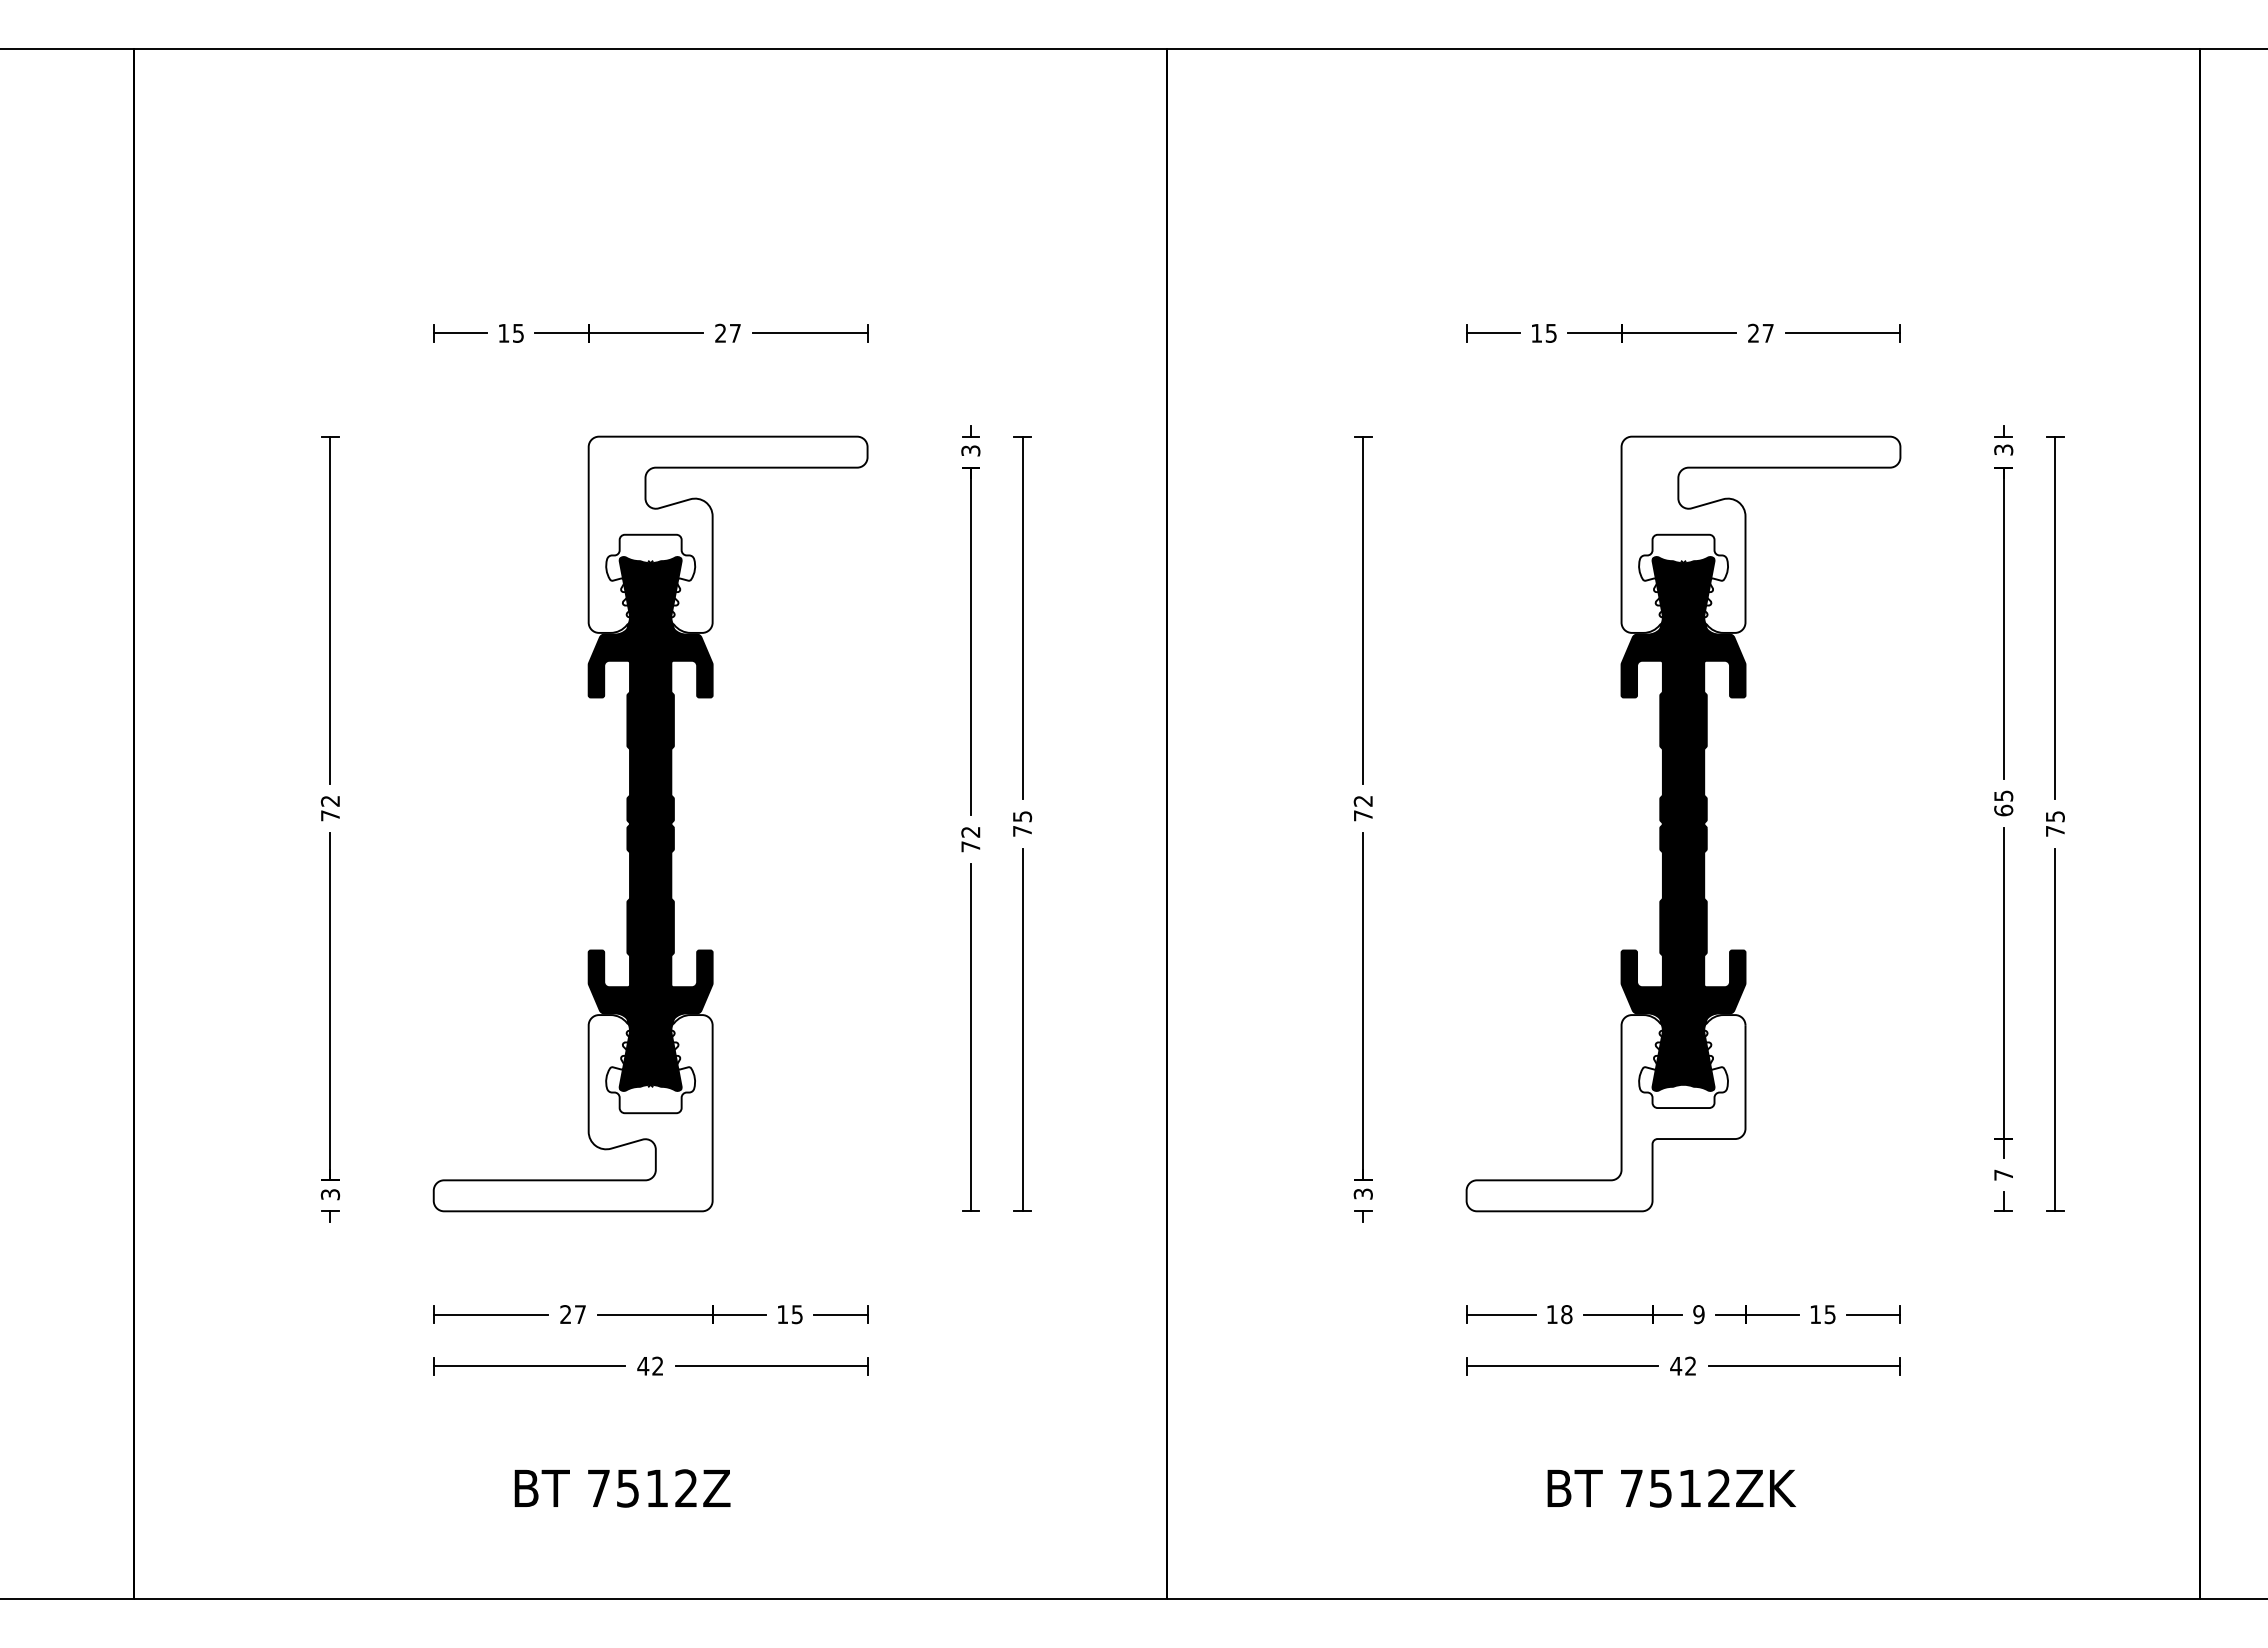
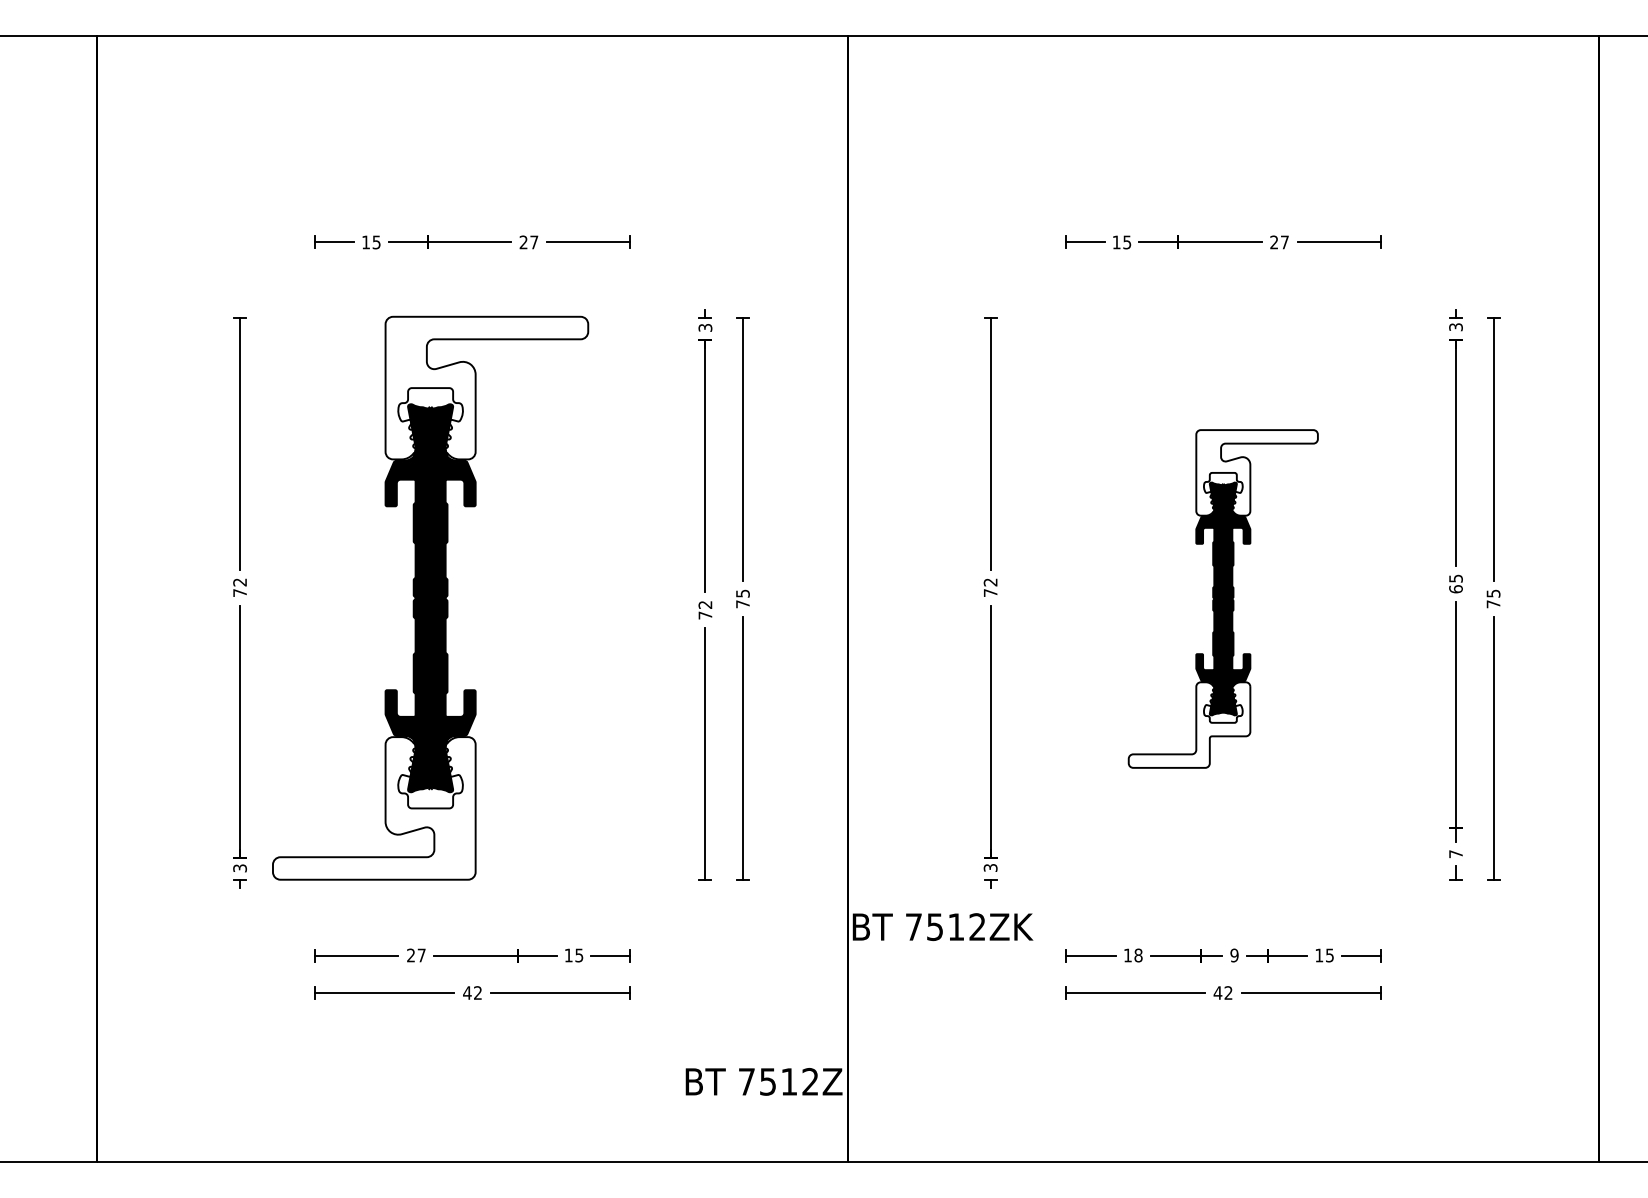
part: (650, 823) -> (430, 597), moved
part: (1683, 823) -> (1223, 598), size x0.6
text: (622, 1488) -> (764, 1081), moved
text: (1671, 1488) -> (942, 927), moved

